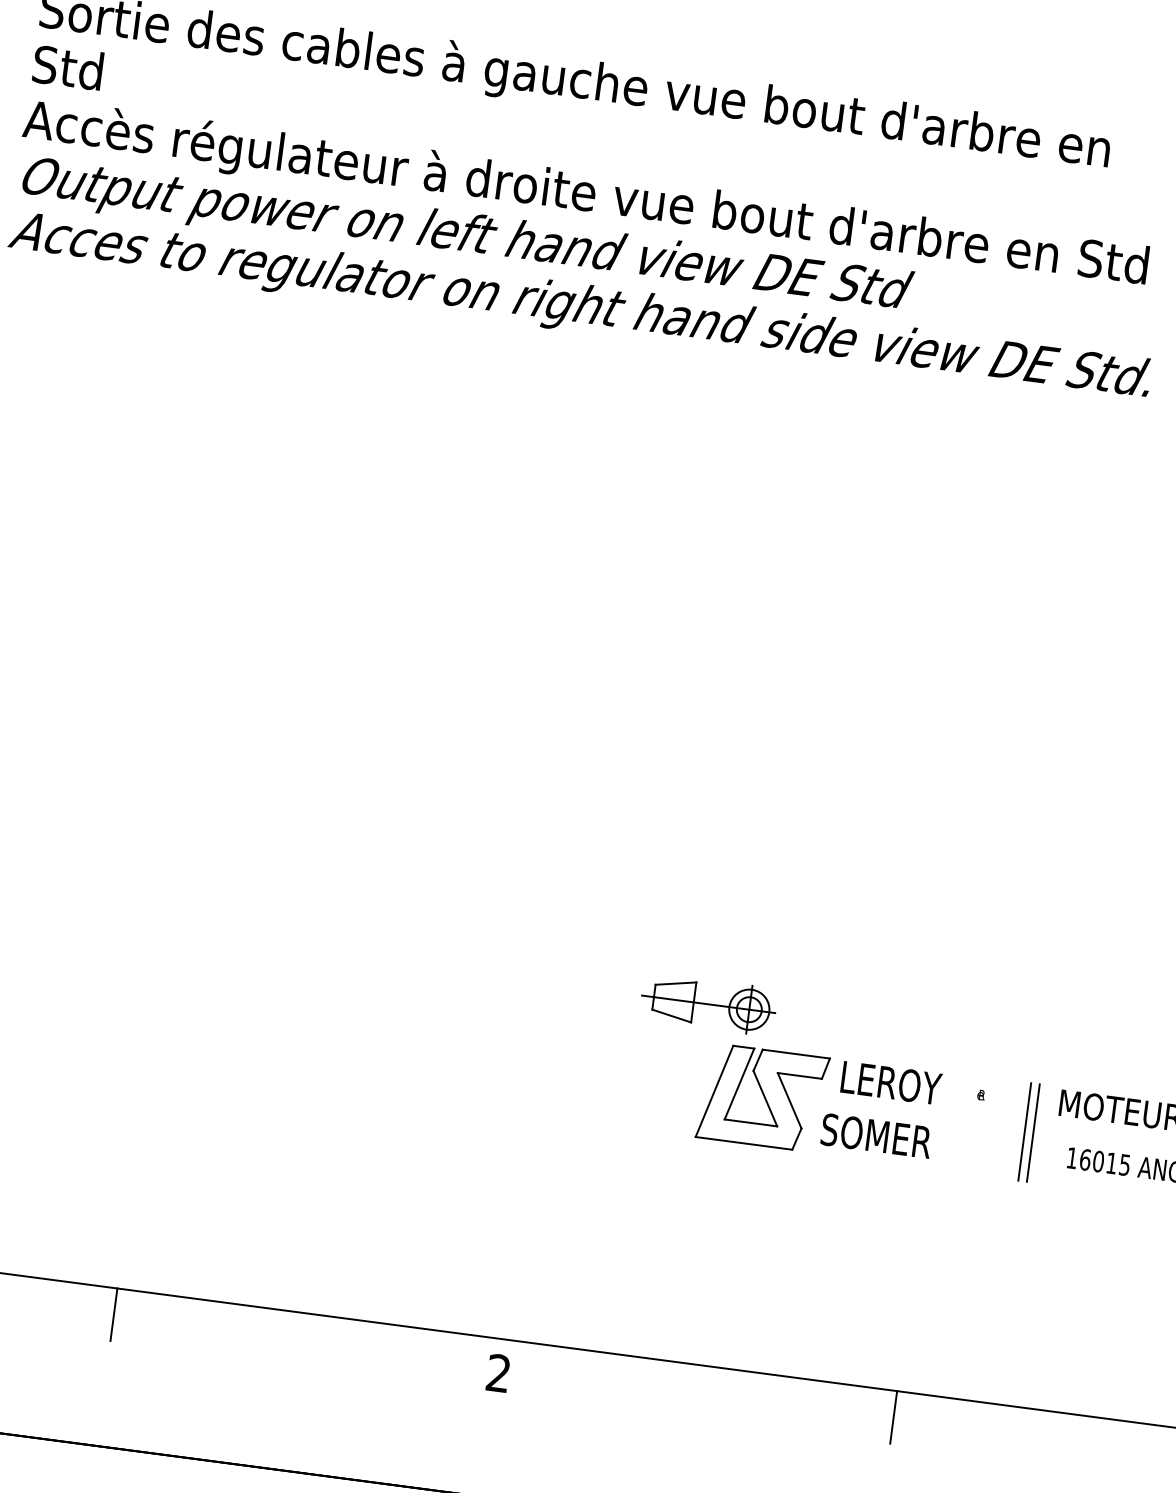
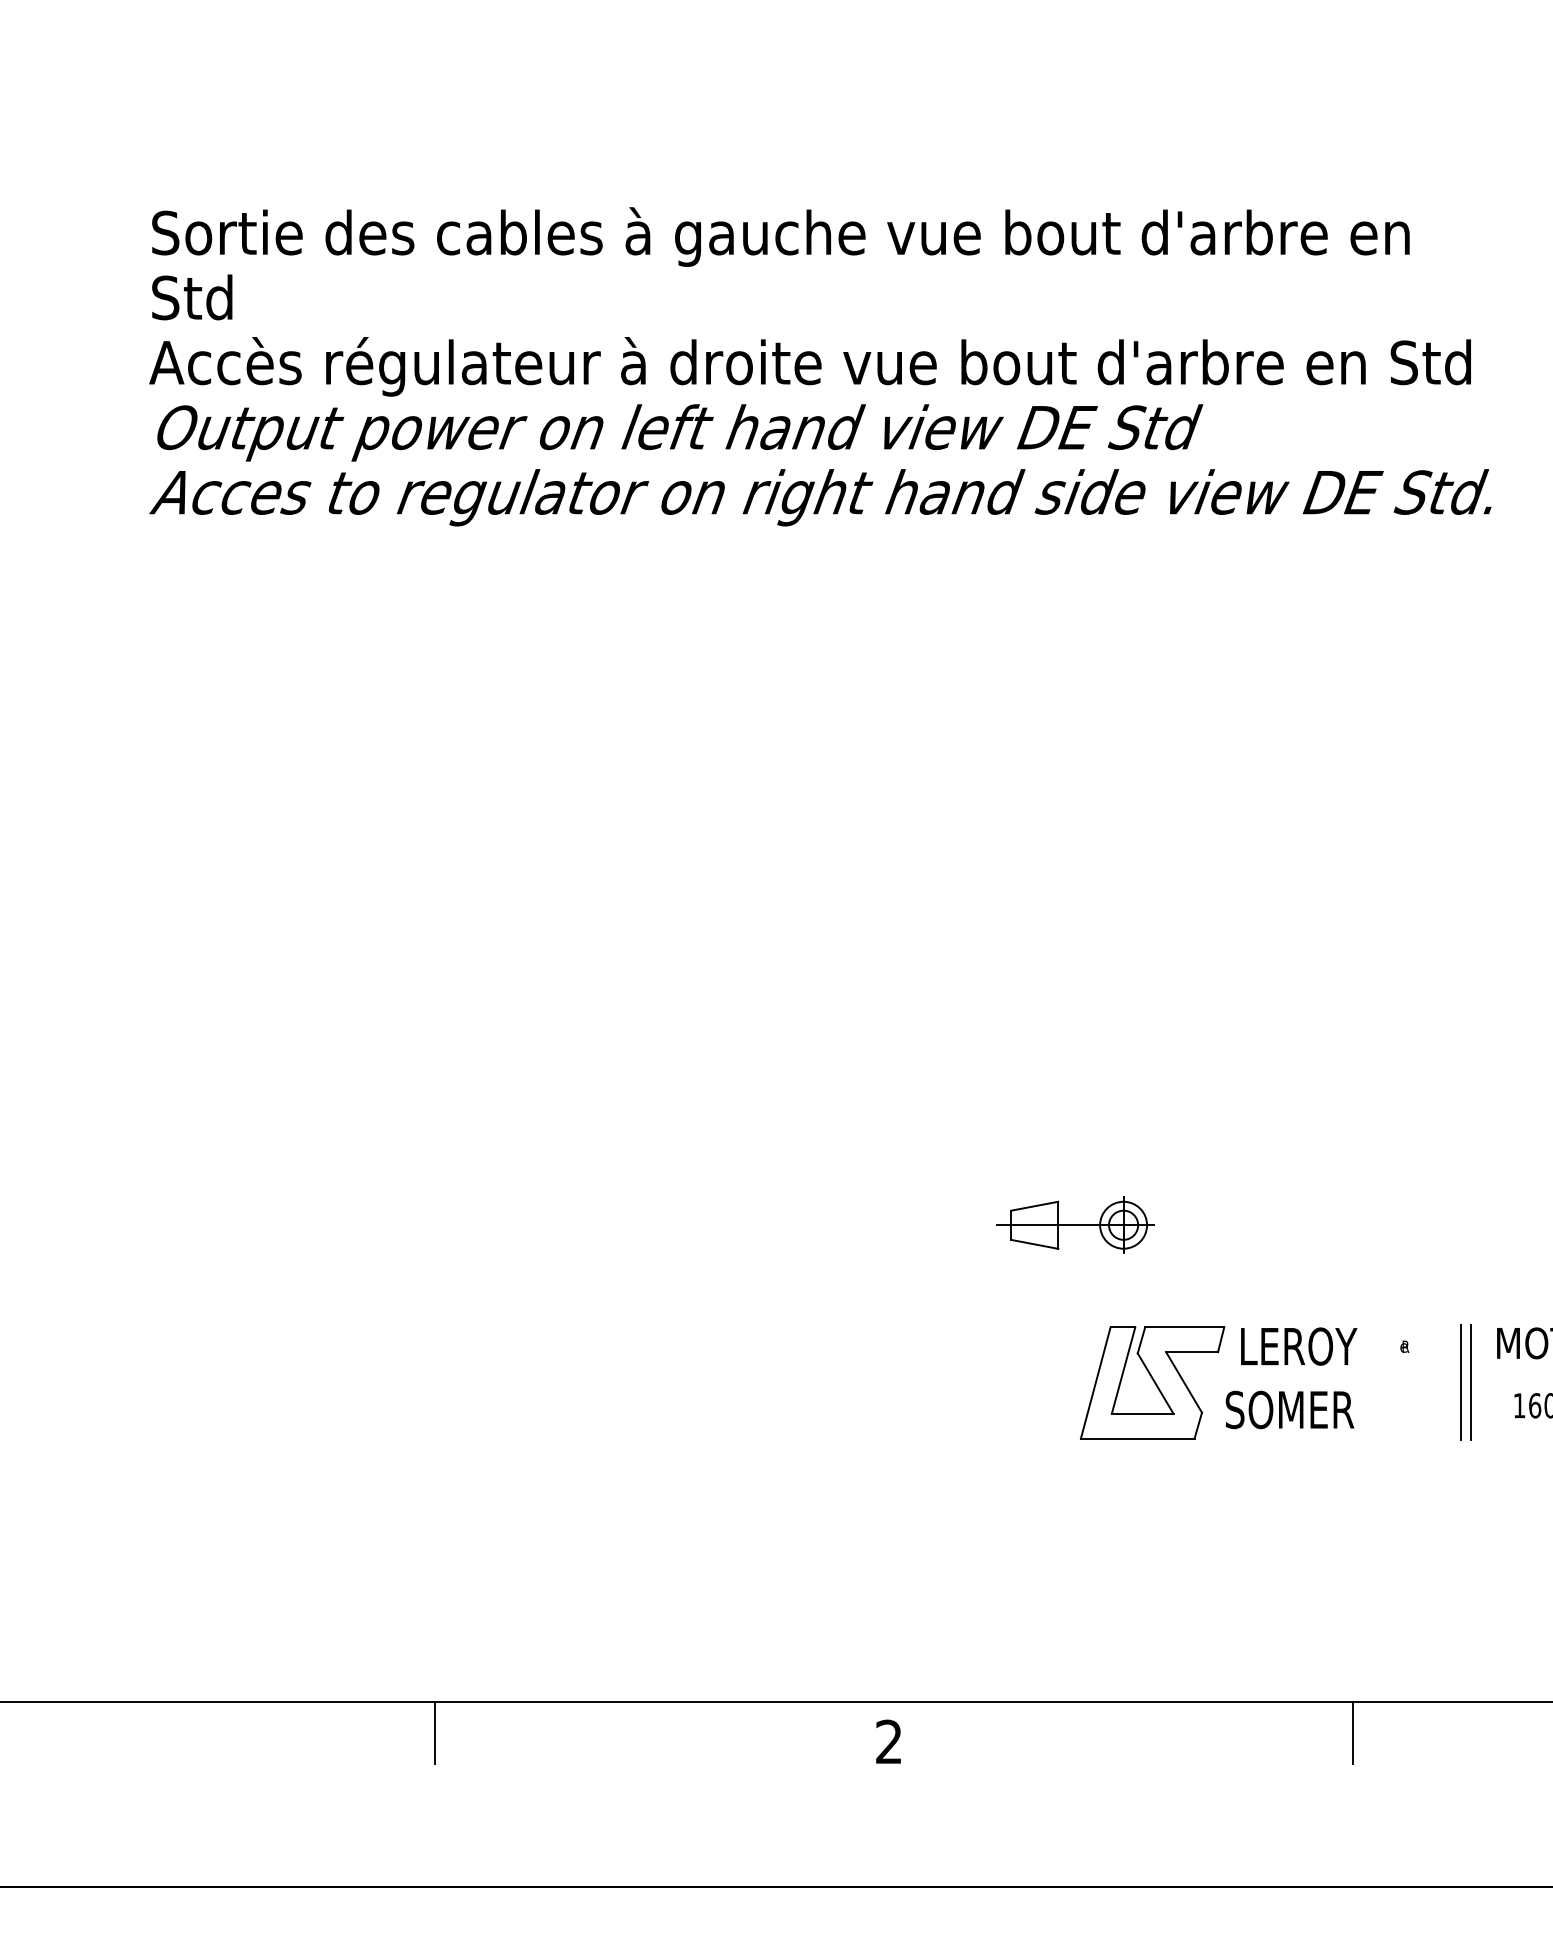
part: (708, 1003) -> (1075, 1224), moved

